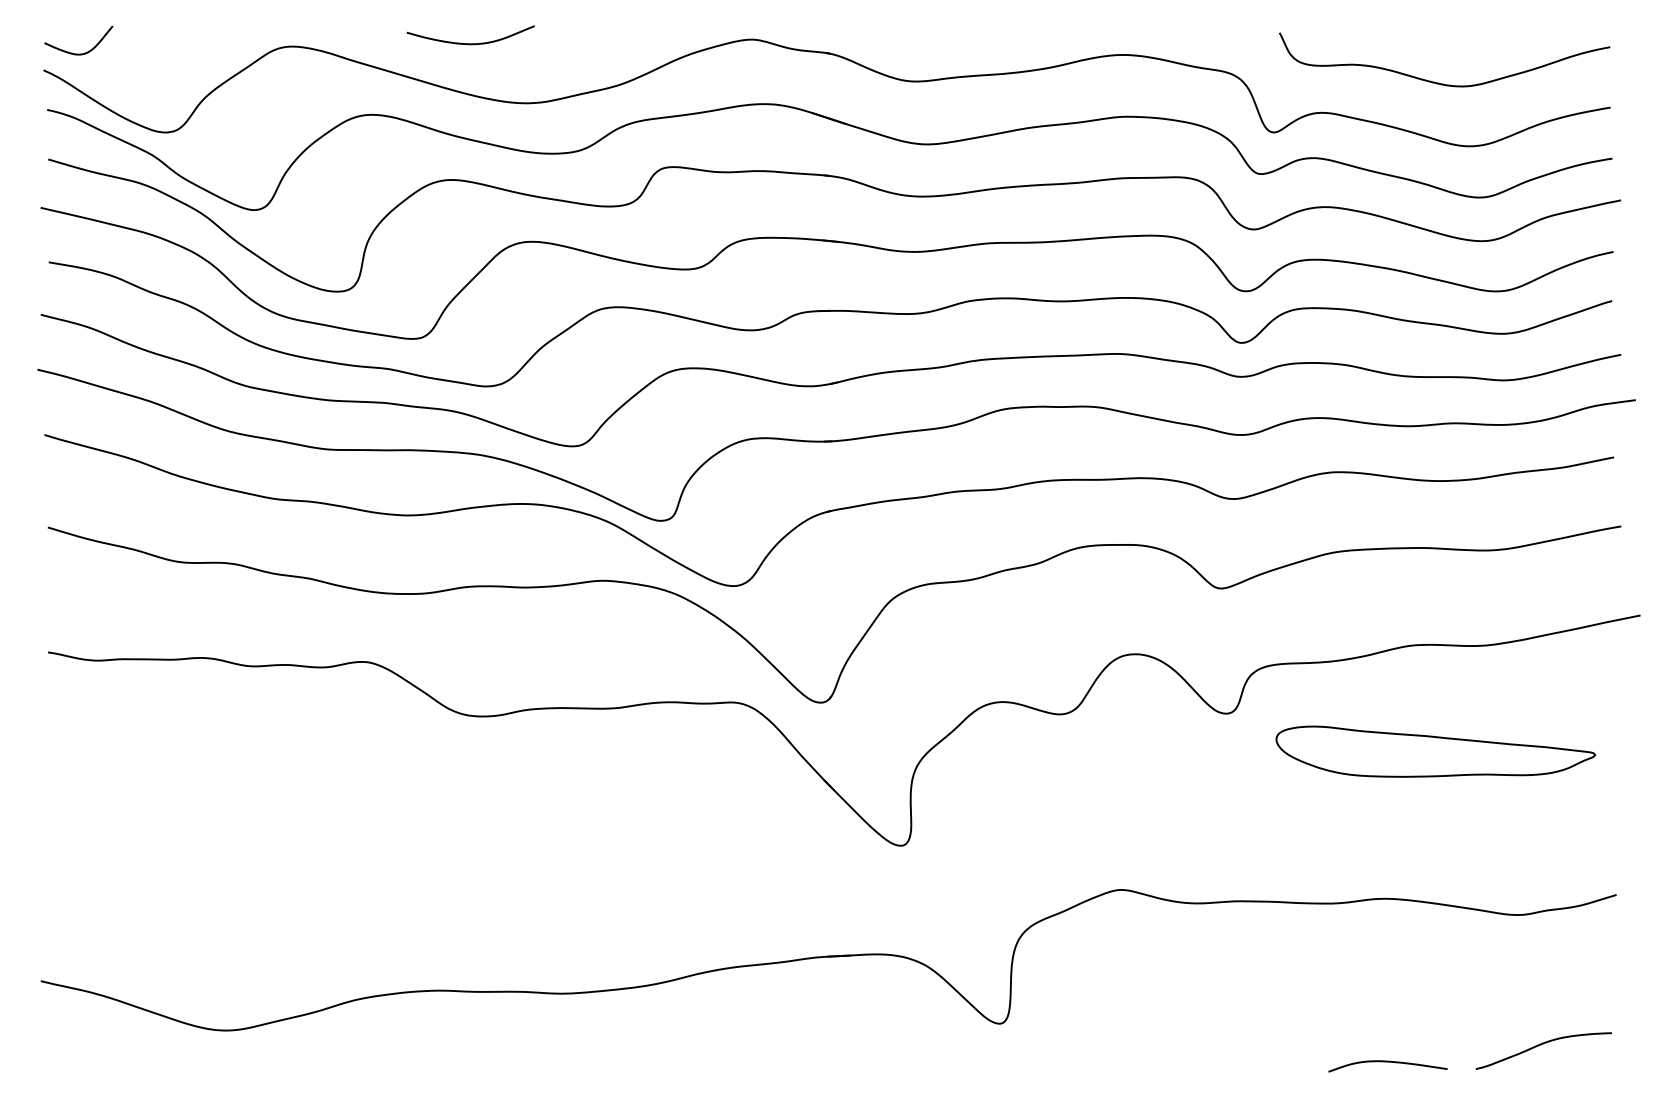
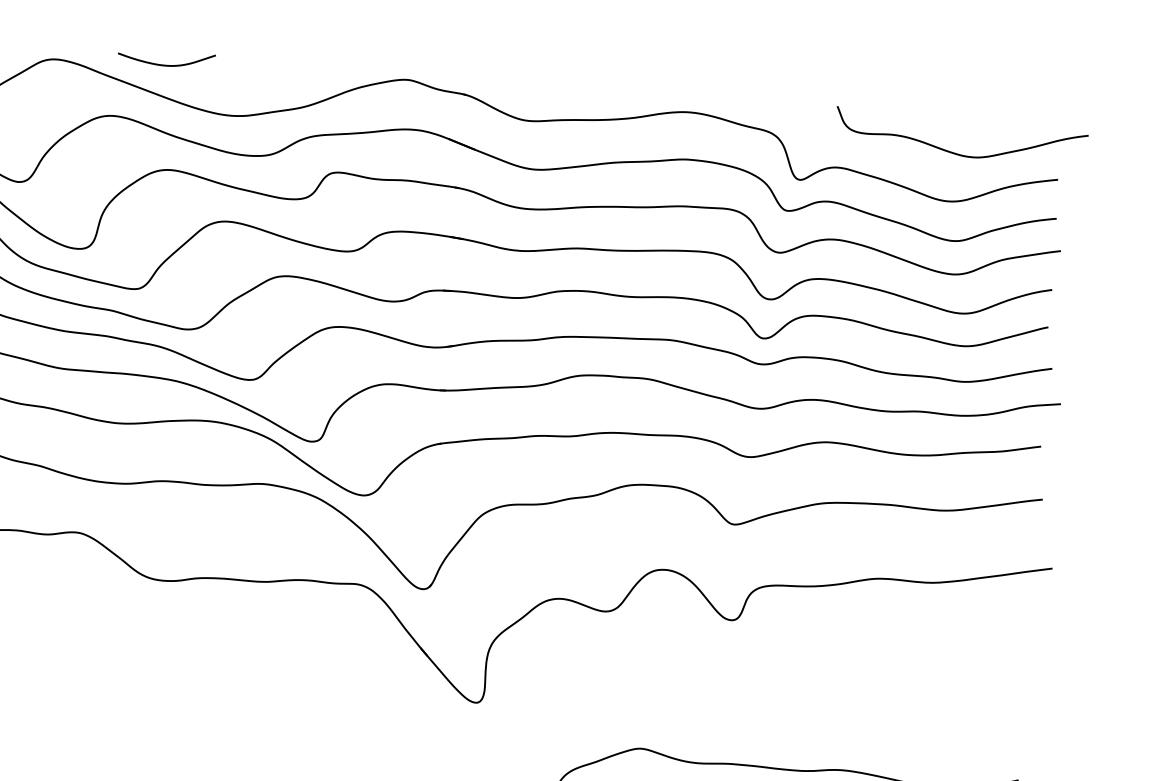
curve: (470, 43) -> (165, 65), moved
curve: (1439, 82) -> (956, 153), moved
part: (1435, 751) -> (888, 660), removed

